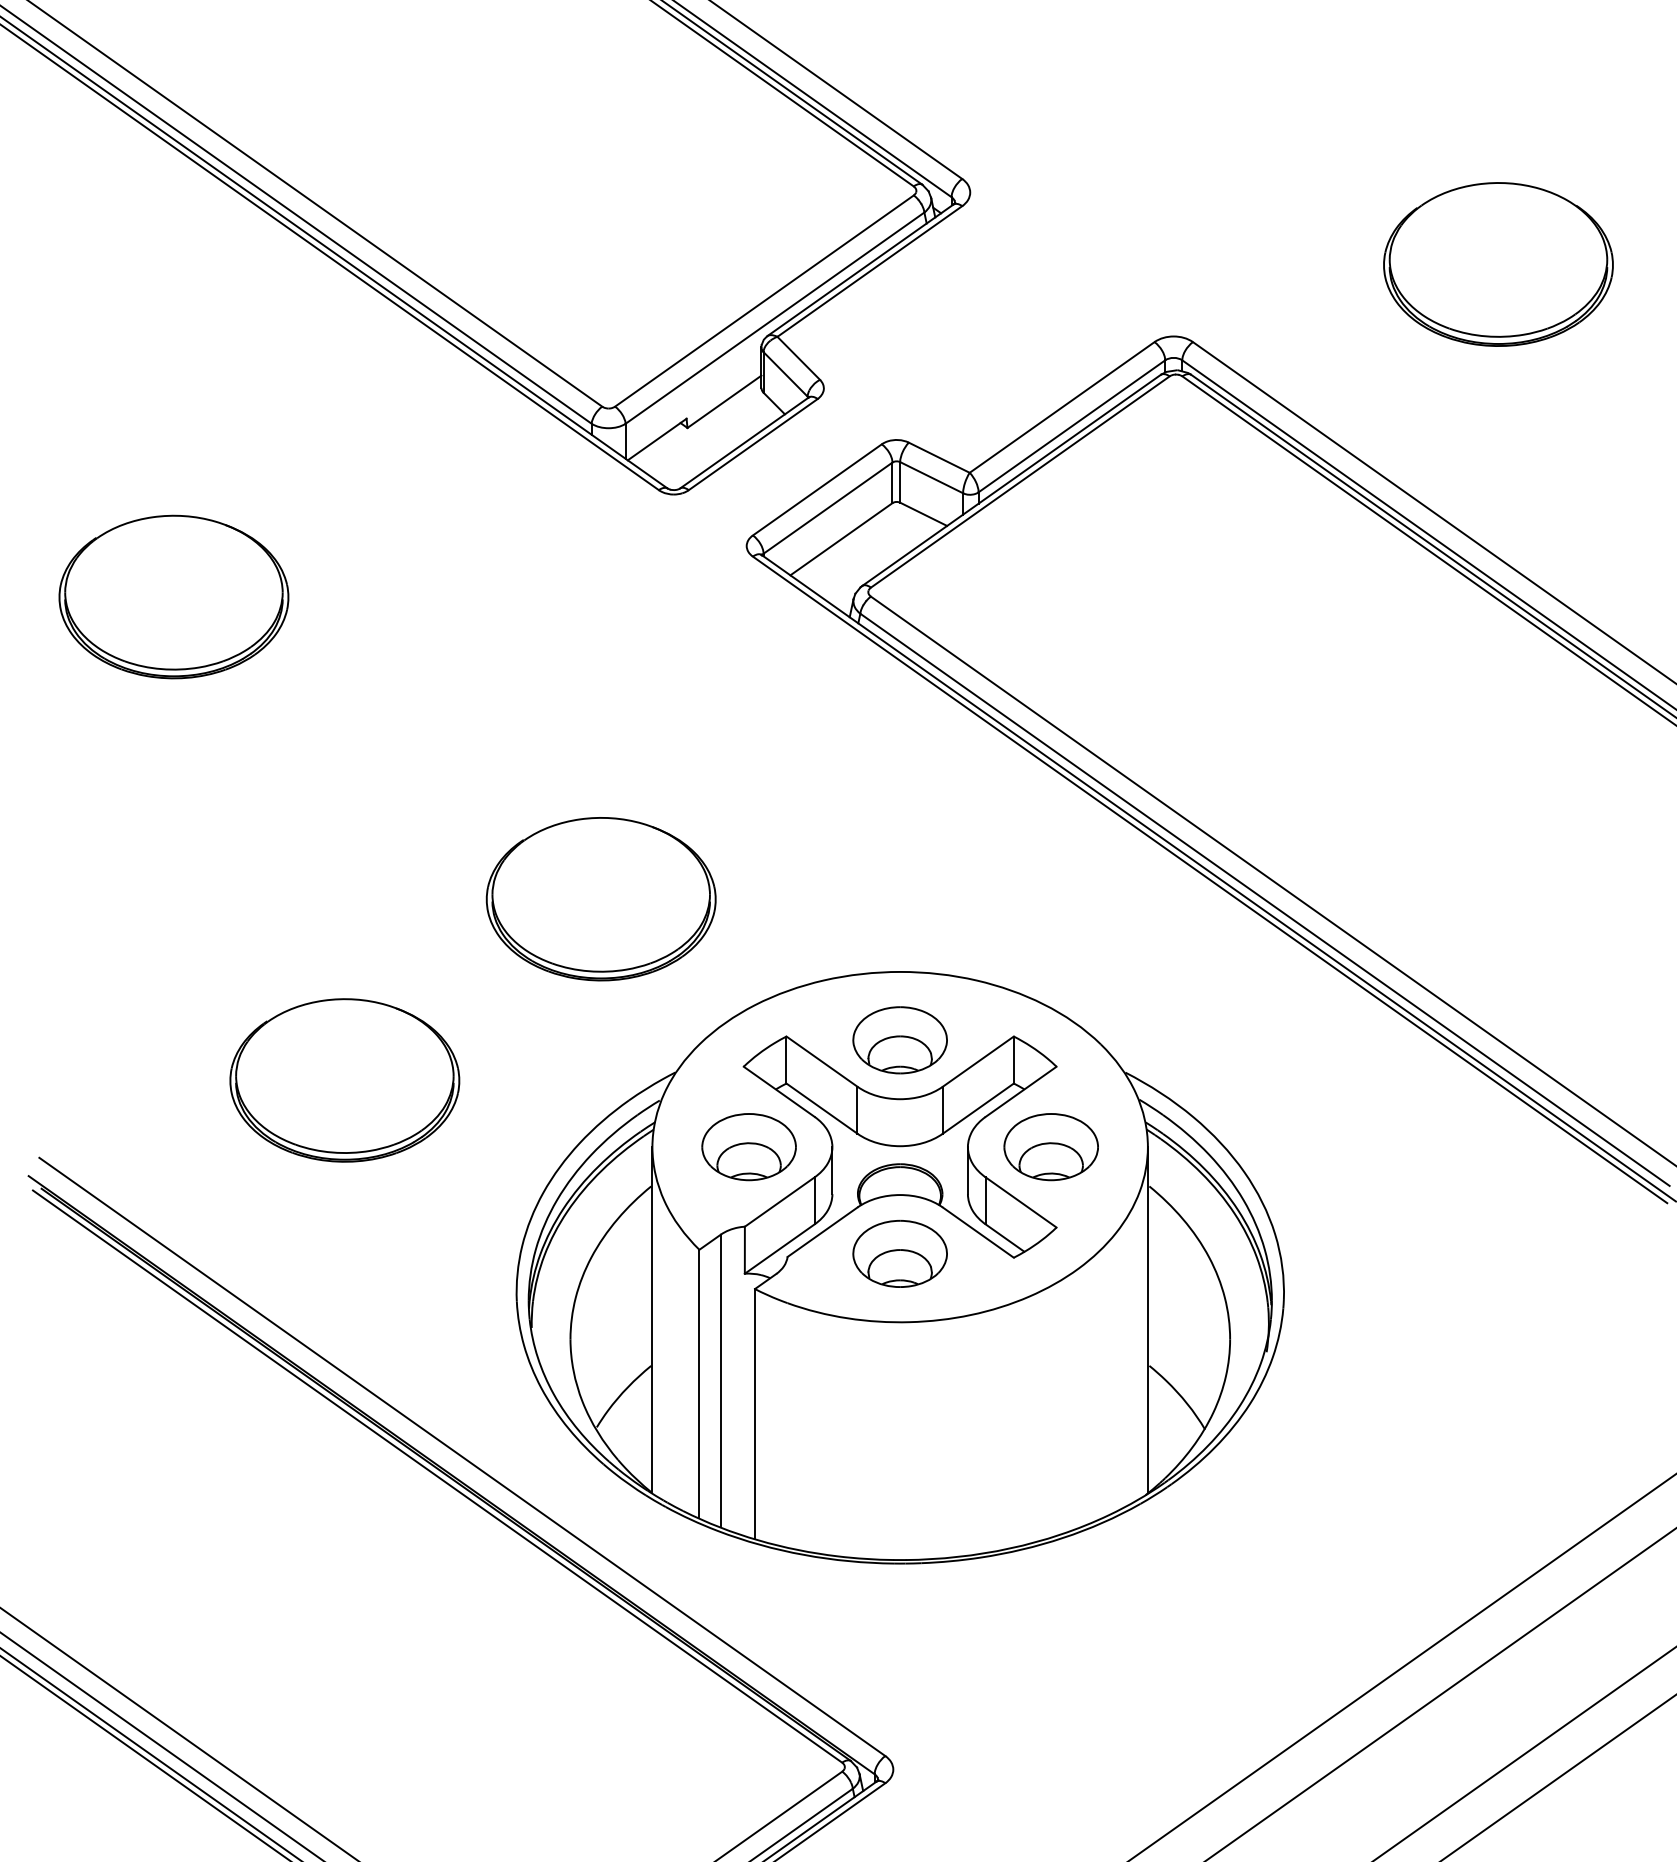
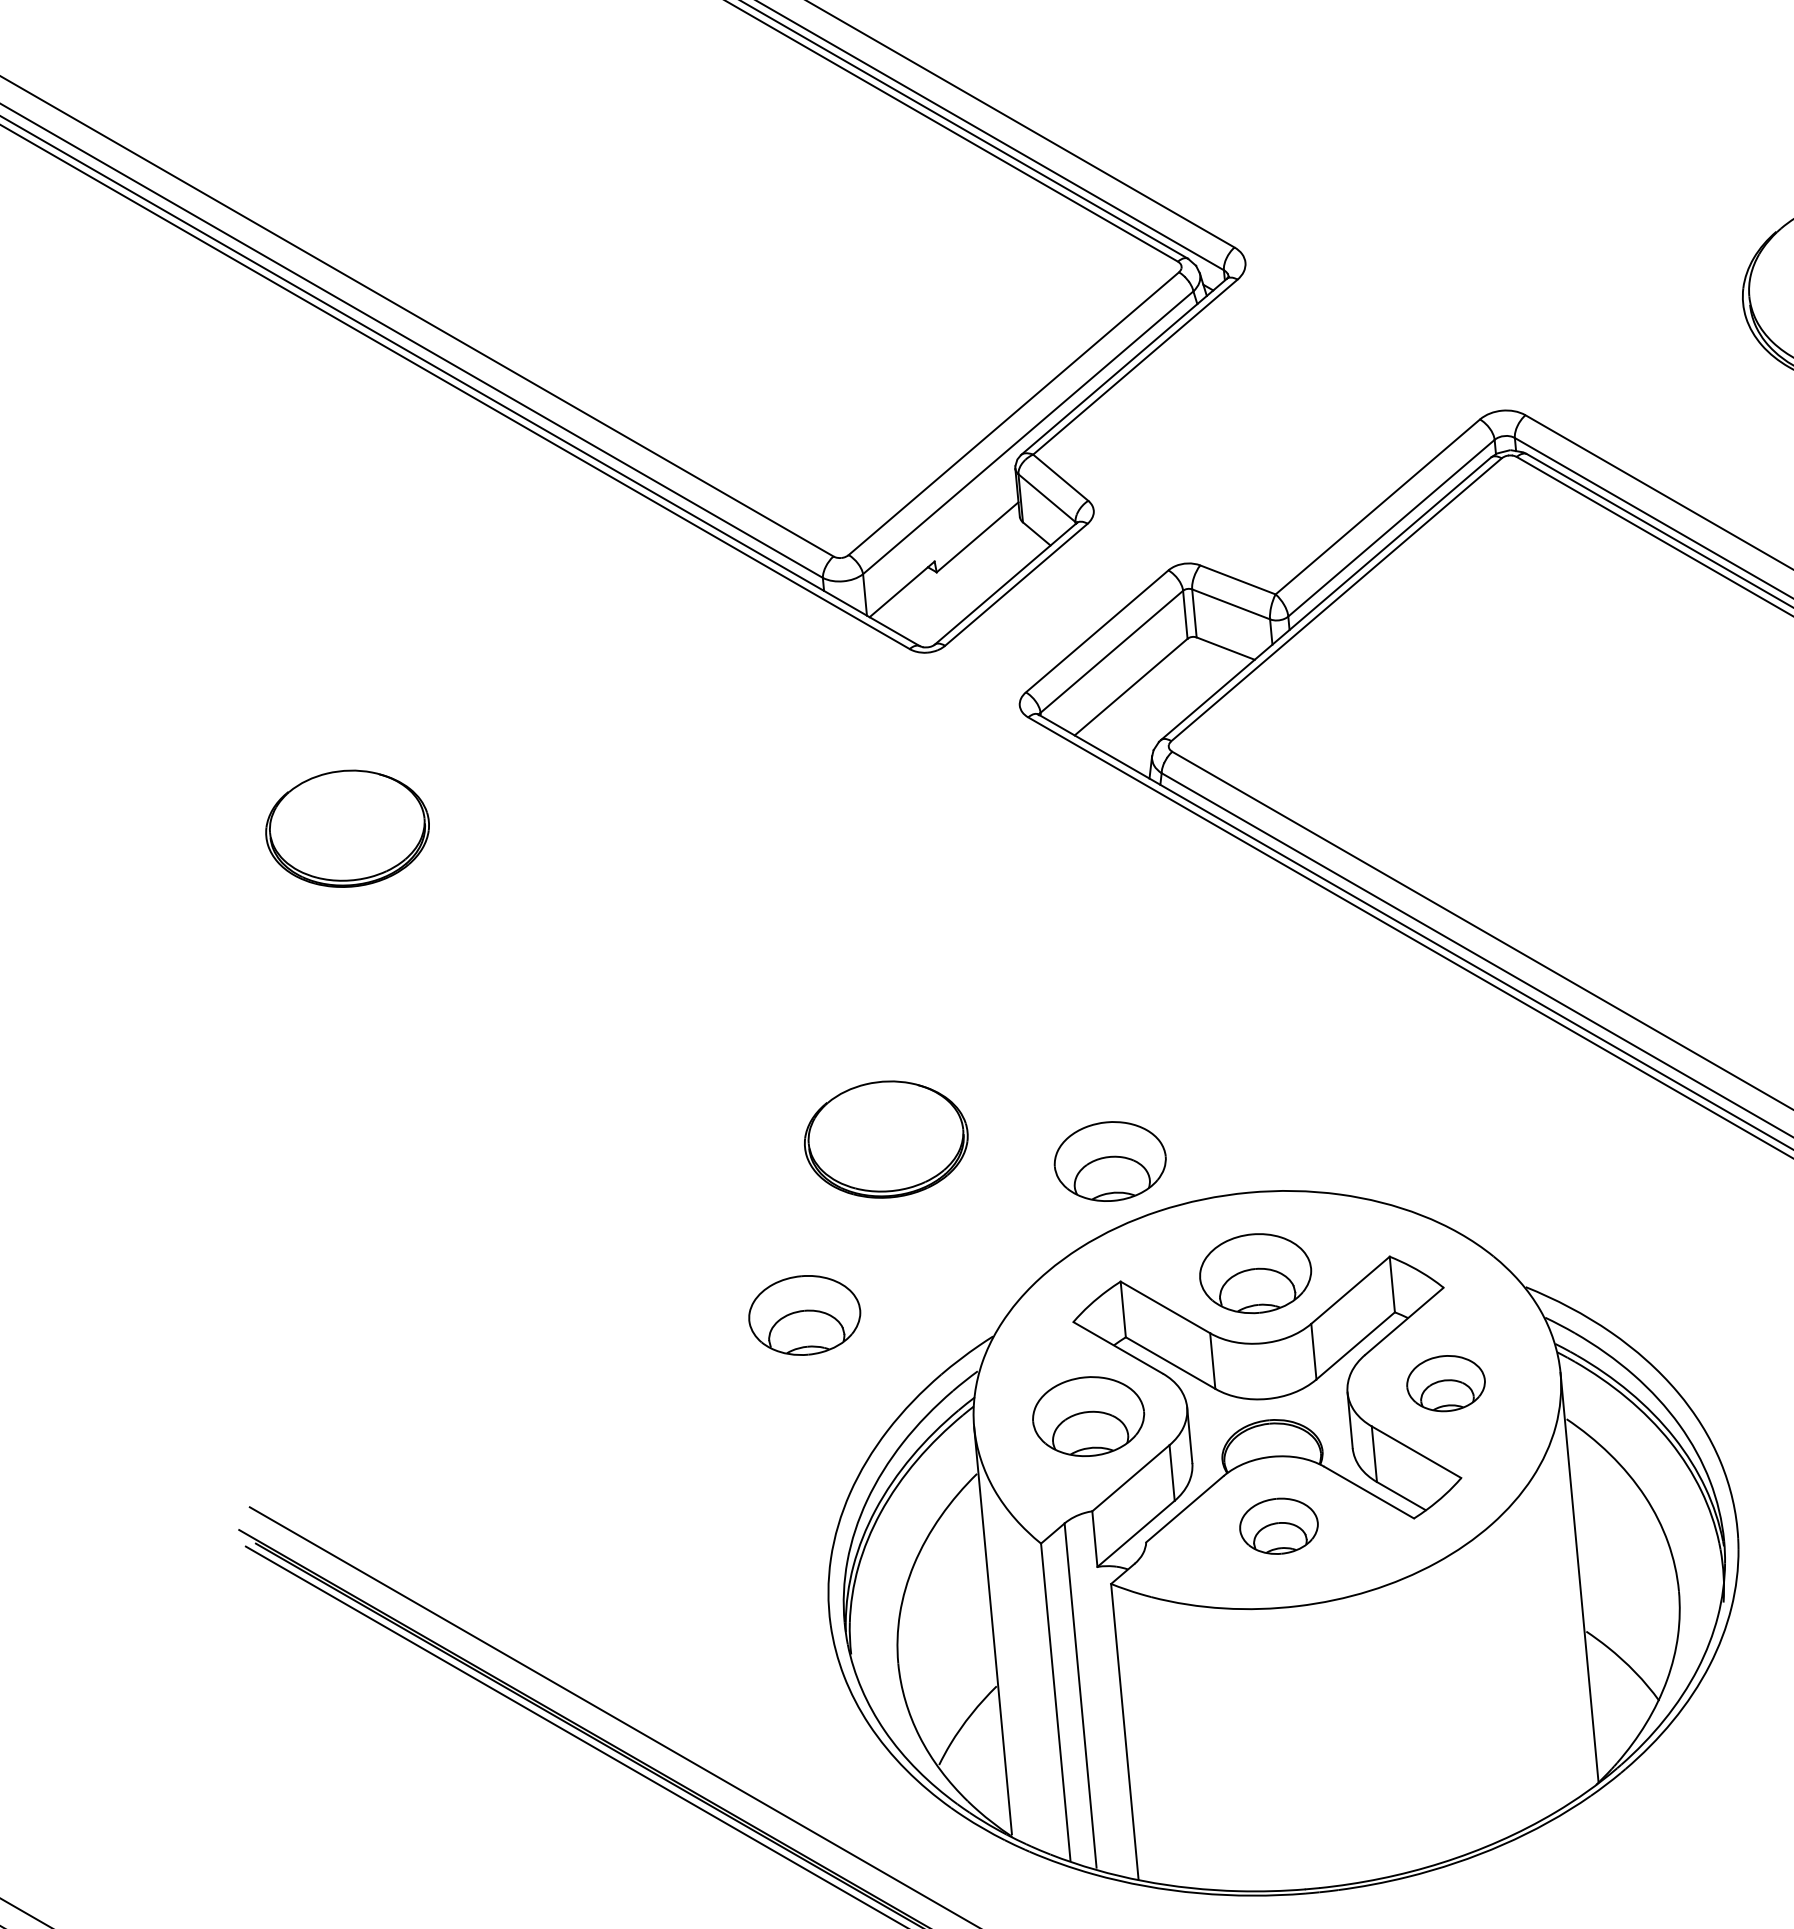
part: (173, 596) -> (346, 828), size x0.6
part: (600, 899) -> (885, 1139), size x0.6
part: (786, 935) -> (1109, 1162), added
part: (518, 1040) -> (803, 1315), added
part: (344, 1080) -> (602, 1382), removed
part: (1050, 1147) -> (1445, 1383), size x0.7
part: (899, 1253) -> (1278, 1526), size x0.7

